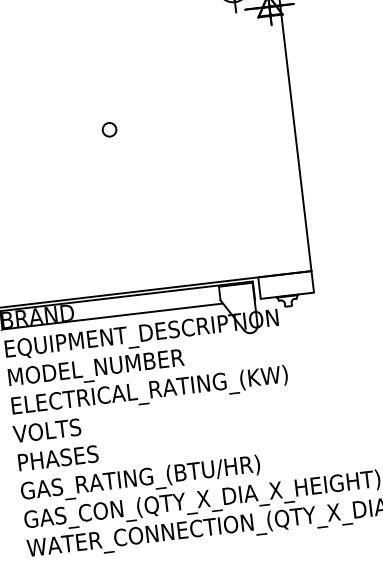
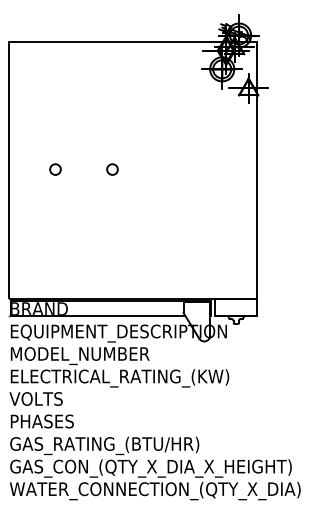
circle: (37, 138) -> (55, 169), added

